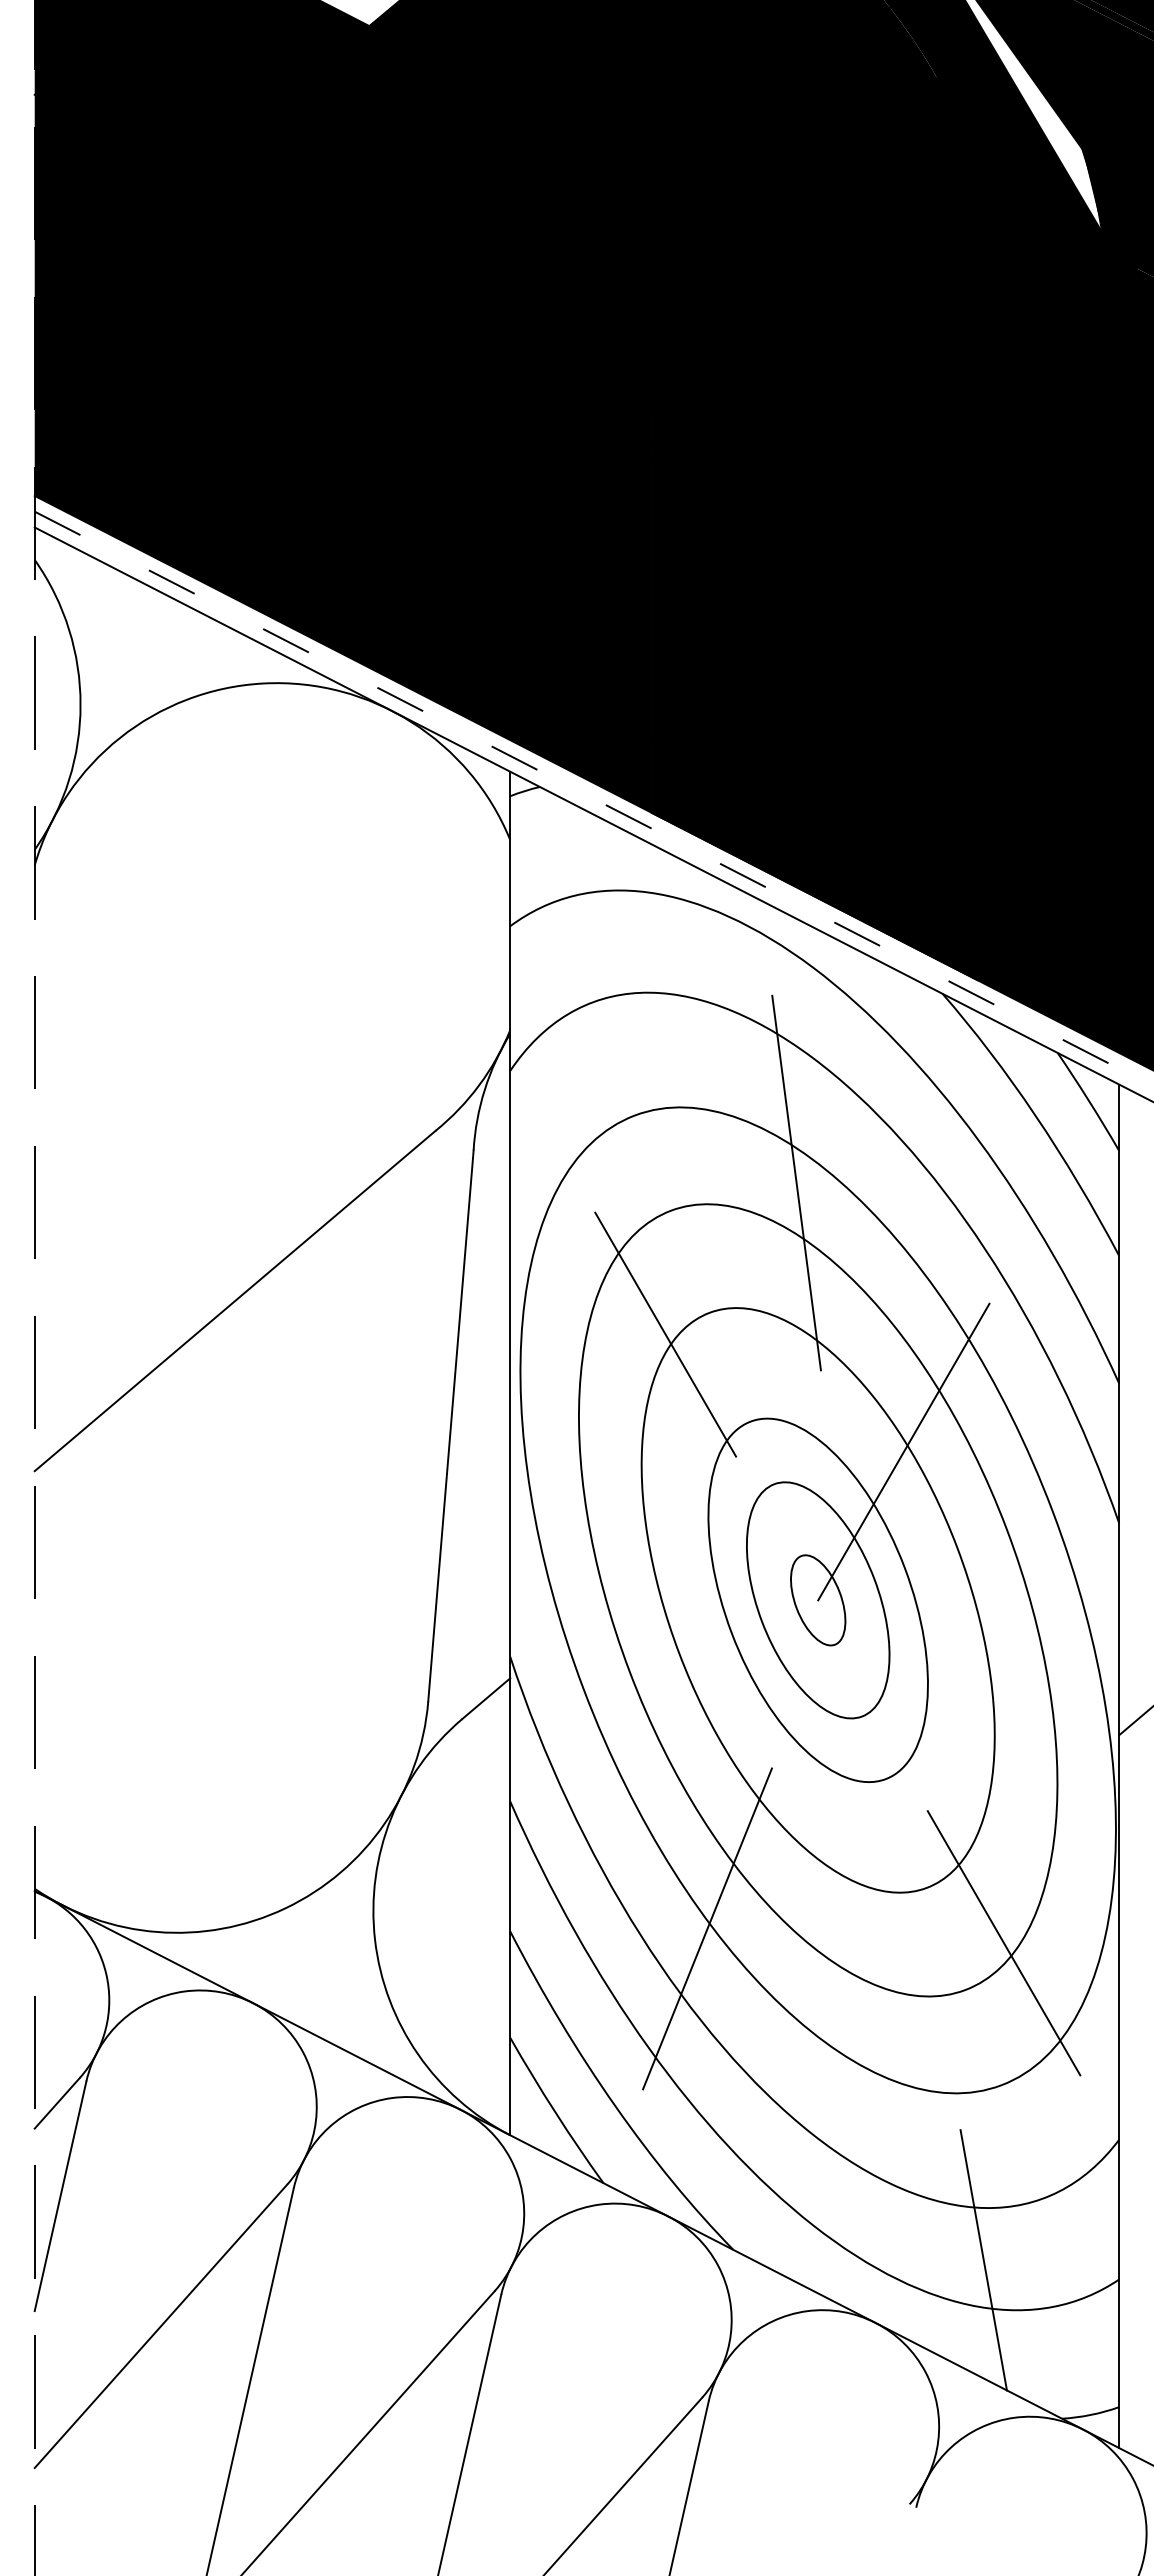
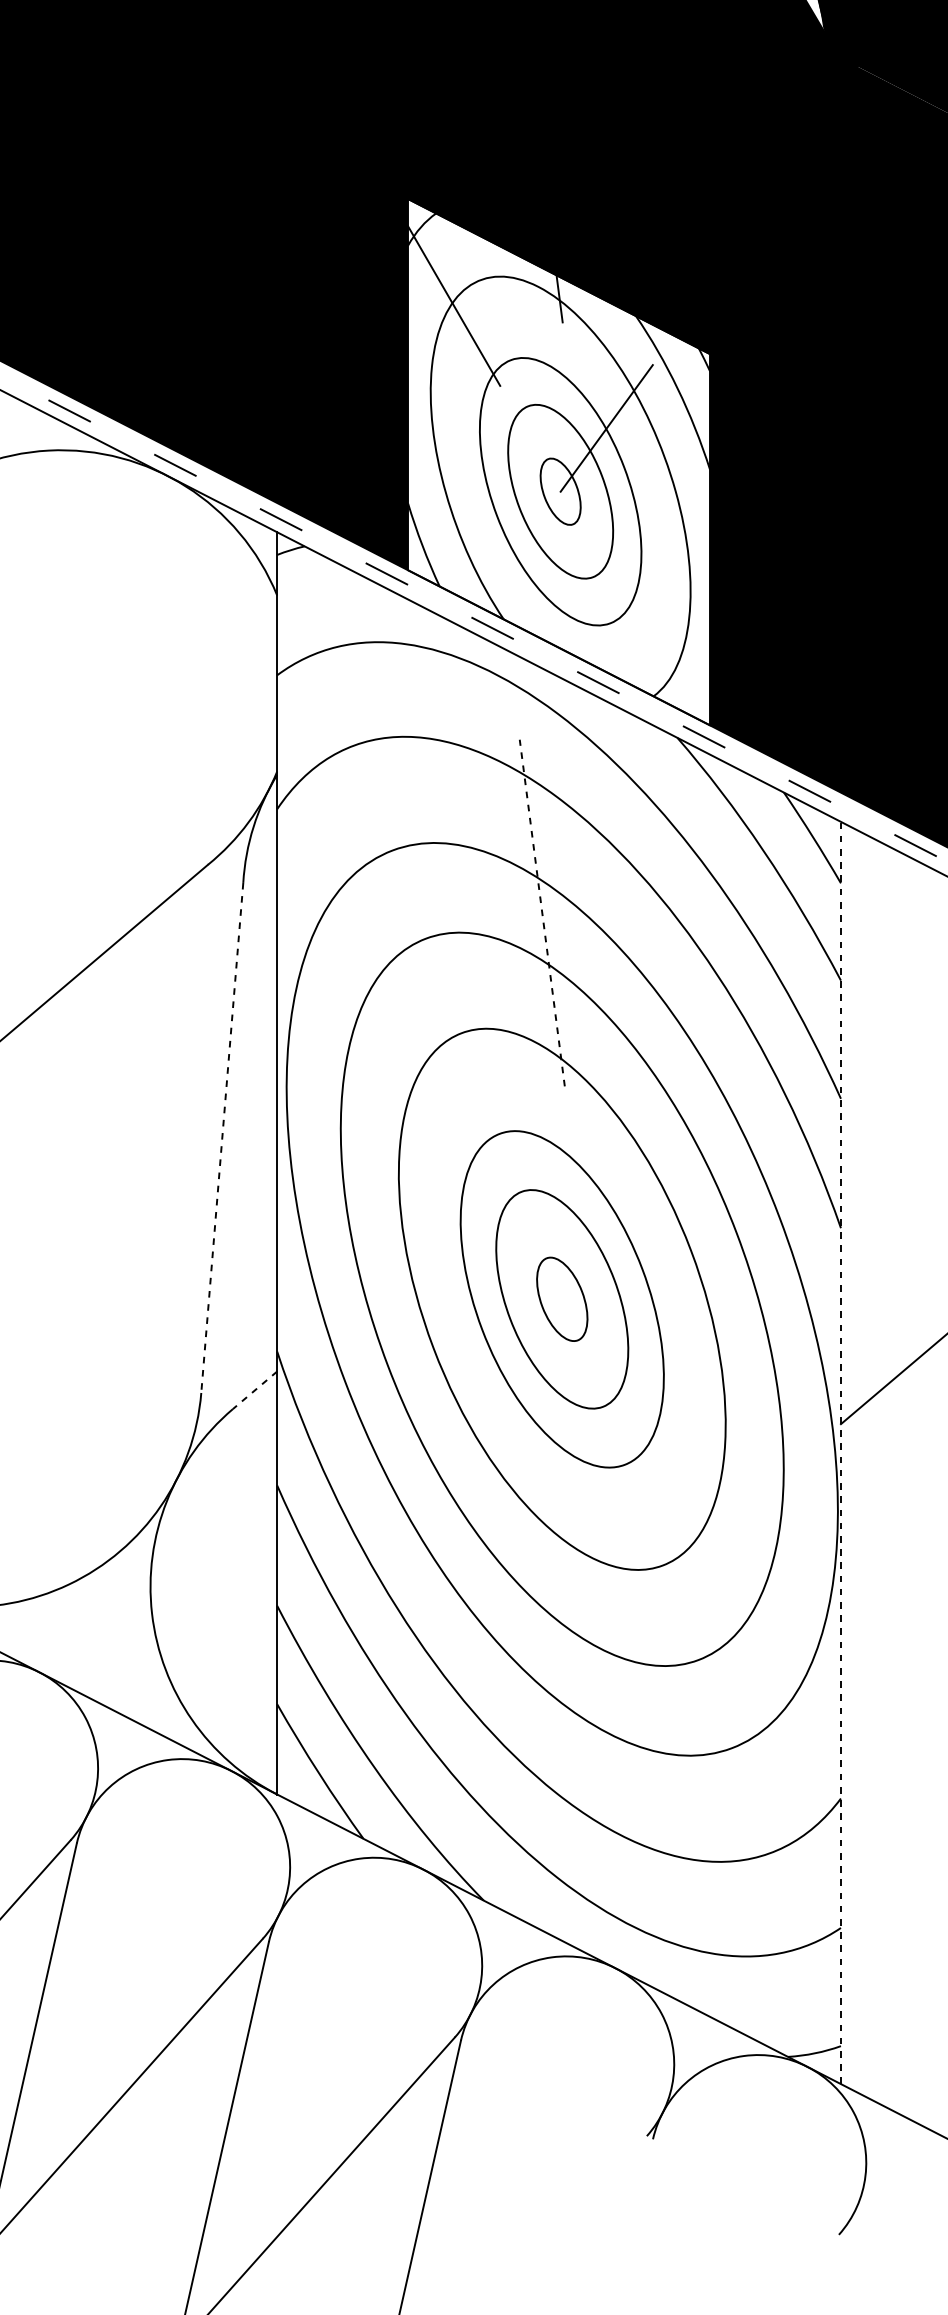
fill: (814, 695) -> (558, 461), removed
line: (796, 1183) -> (542, 913), solid -> dashed
line: (665, 1334) -> (420, 1053), removed
line: (450, 1426) -> (221, 1138), solid -> dashed
line: (903, 1451) -> (641, 1161), removed
line: (485, 1699) -> (254, 1391), solid -> dashed
line: (1119, 1766) -> (841, 1453), solid -> dashed
line: (707, 1928) -> (459, 1603), removed
line: (1003, 1943) -> (733, 1616), removed
line: (983, 2260) -> (715, 1910), removed

